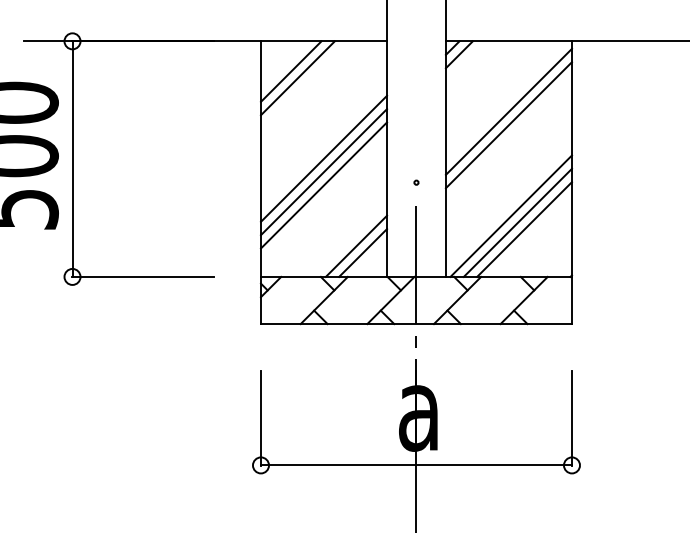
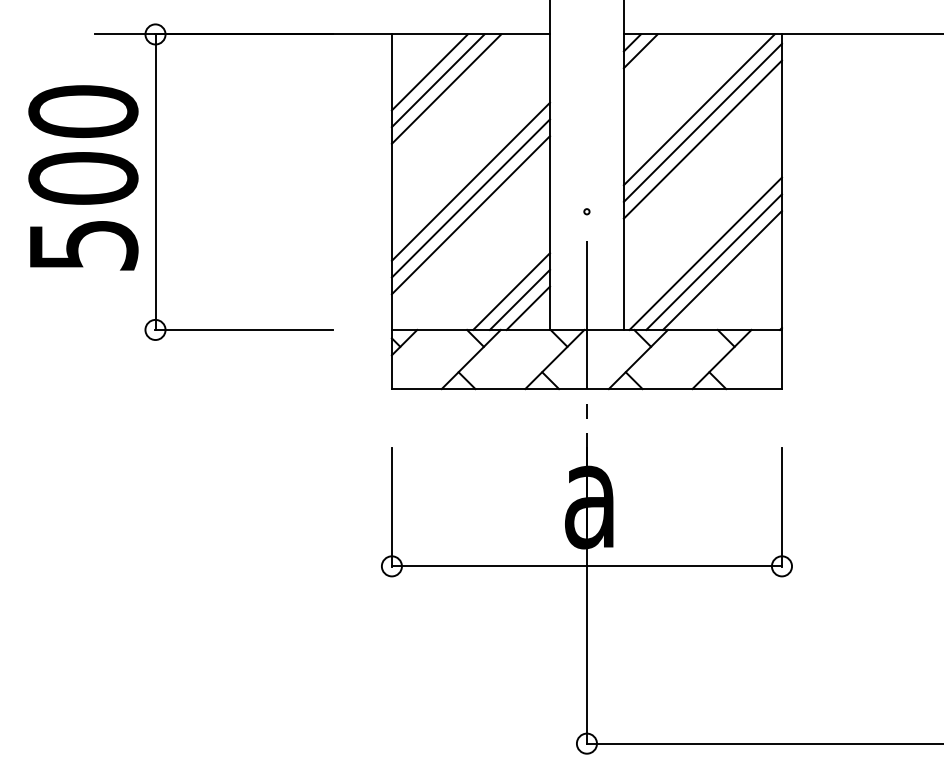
line: (304, 84) -> (446, 88), added
line: (505, 101) -> (698, 109), added
line: (369, 259) -> (528, 307), added

